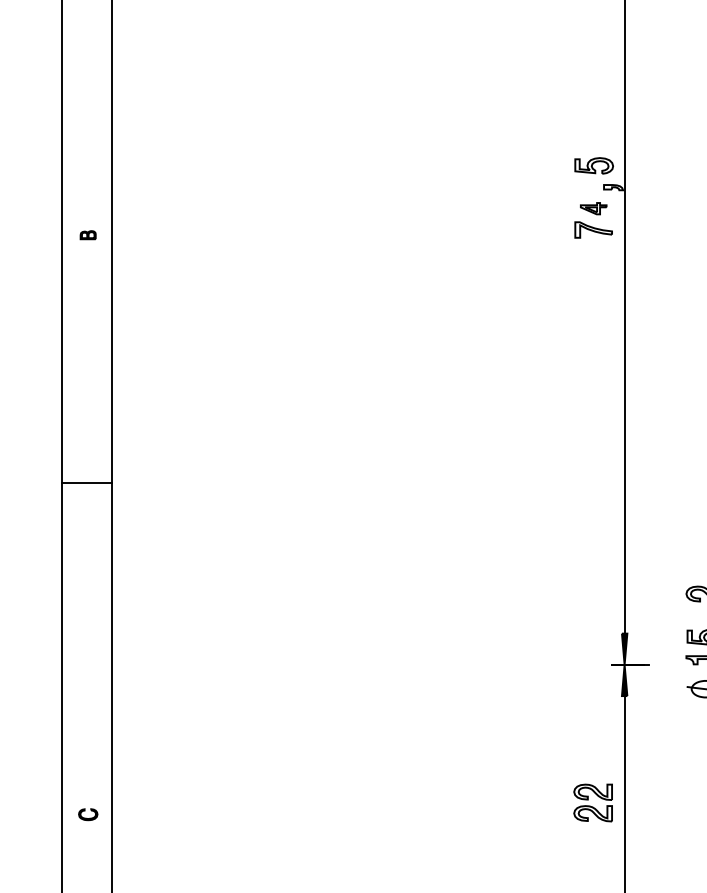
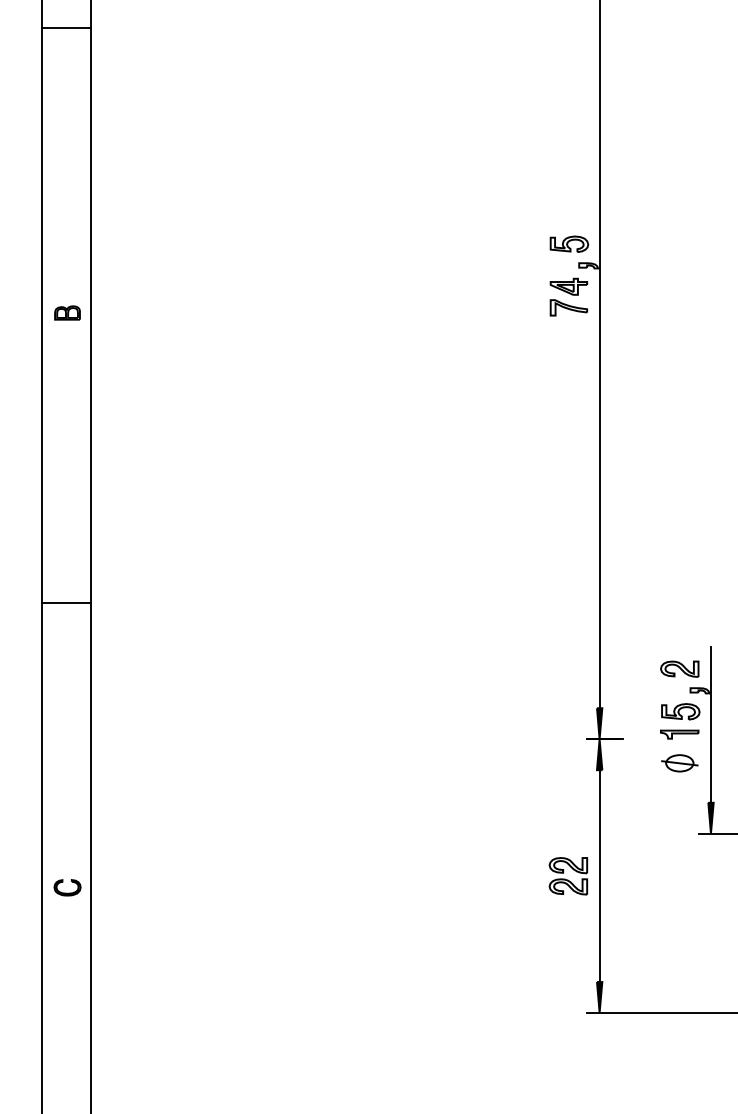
part: (593, 208) -> (568, 286), size x1.43
part: (88, 234) -> (67, 312), size x1.67
line: (87, 482) -> (66, 602), moved
part: (88, 814) -> (67, 887), size x1.43

